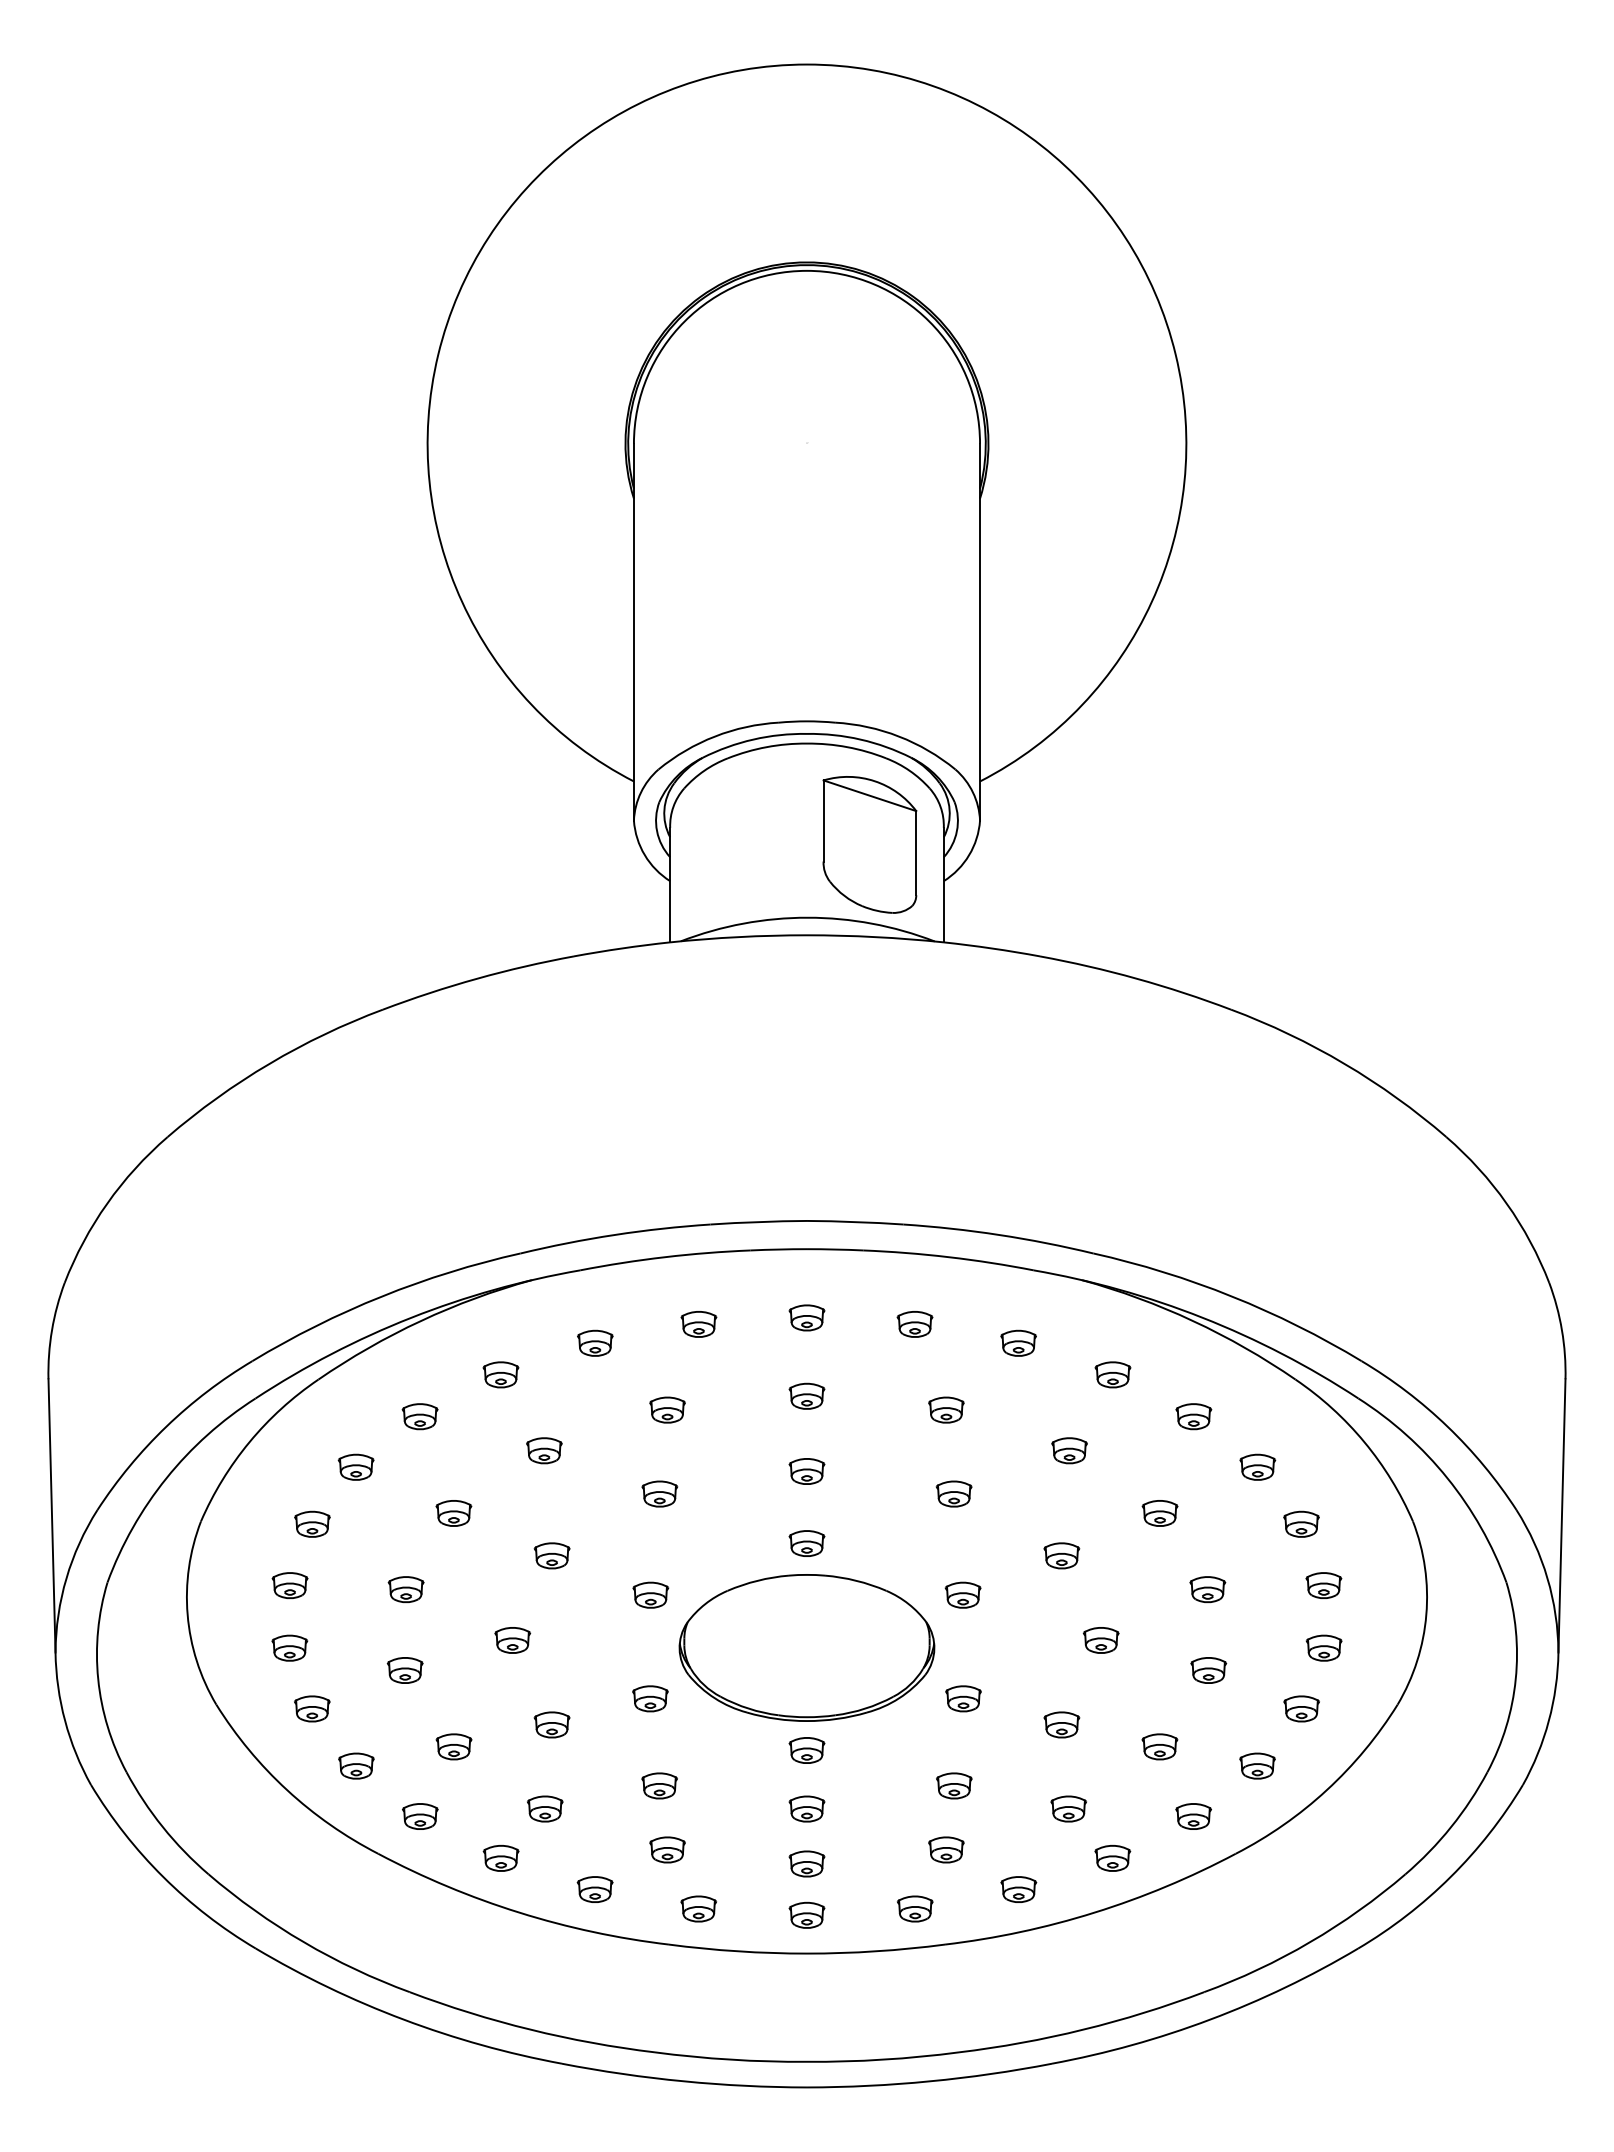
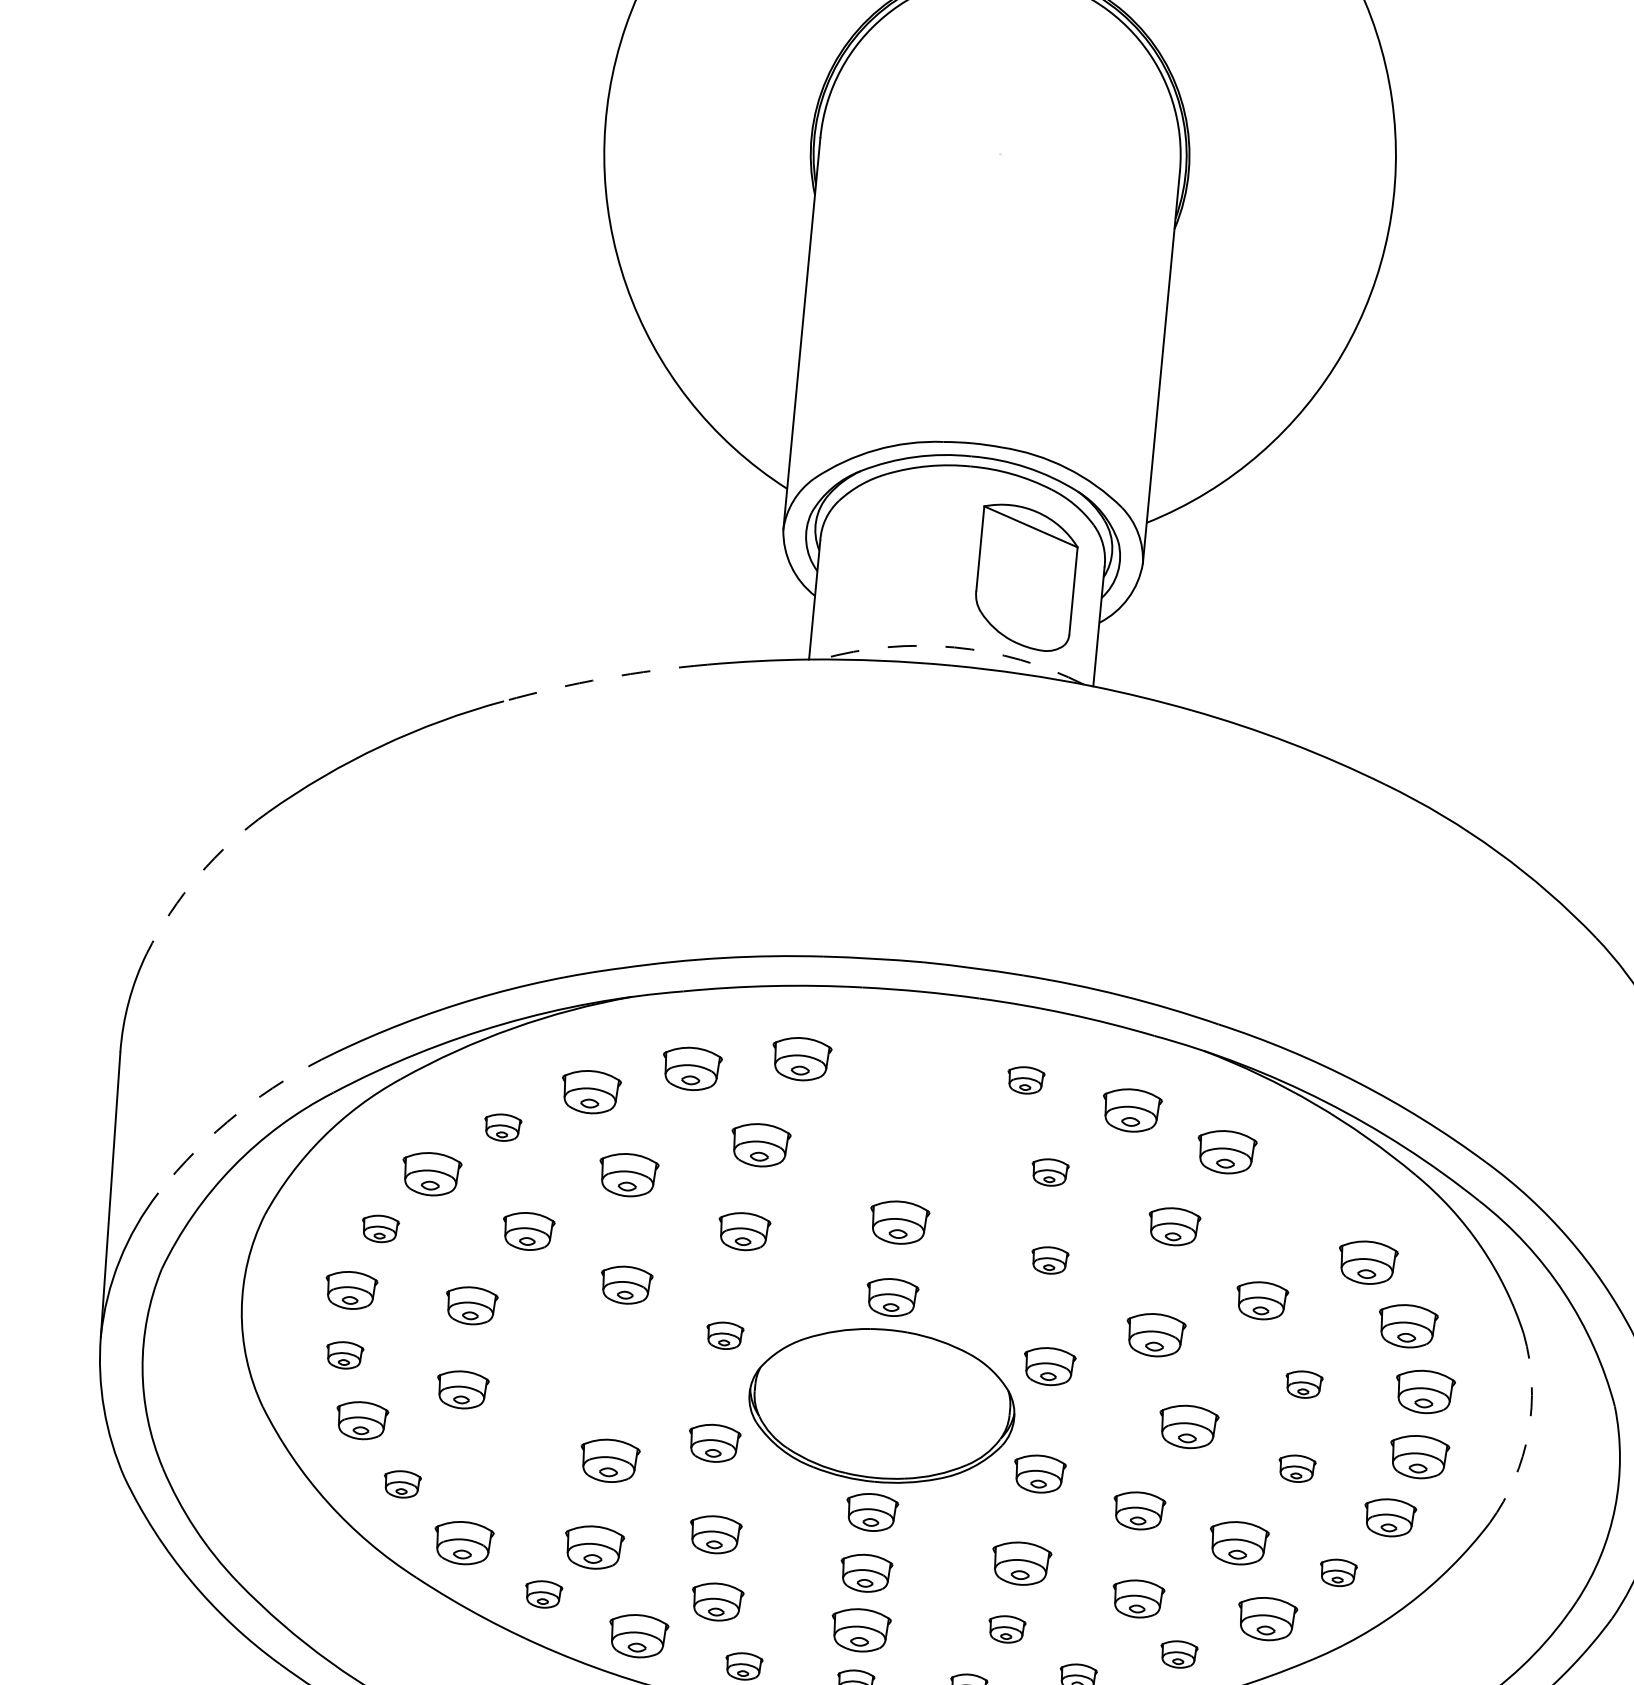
arc: (807, 917) -> (954, 647), solid -> dashed
arc: (477, 978) -> (605, 678), solid -> dashed
arc: (107, 1203) -> (198, 875), solid -> dashed
part: (806, 1317) -> (913, 1062), removed
part: (698, 1324) -> (800, 1059), size x1.6
part: (595, 1342) -> (692, 1067), size x1.6
part: (1018, 1342) -> (1131, 1109), size x1.6
part: (500, 1374) -> (590, 1091), size x1.6
part: (1112, 1374) -> (1226, 1151), size x1.6
part: (806, 1395) -> (906, 1143), removed
part: (667, 1409) -> (760, 1144), size x1.6
part: (1193, 1416) -> (1306, 1203), removed
arc: (166, 1426) -> (238, 1112), solid -> dashed
part: (544, 1450) -> (628, 1175), size x1.6
part: (1069, 1450) -> (1173, 1226), size x1.4
part: (355, 1466) -> (430, 1173), size x1.6
part: (1257, 1466) -> (1367, 1261), size x1.6
part: (806, 1471) -> (898, 1222), size x1.6
part: (659, 1493) -> (743, 1230), size x1.4
part: (453, 1513) -> (527, 1231), size x1.4
part: (1159, 1513) -> (1261, 1300), size x1.4
part: (1301, 1523) -> (1407, 1325), size x1.6
part: (806, 1543) -> (891, 1297), size x1.4
part: (551, 1555) -> (625, 1284), size x1.4
part: (1061, 1555) -> (1155, 1334), size x1.6
part: (289, 1585) -> (350, 1290), size x1.4
part: (1323, 1585) -> (1424, 1391), size x1.6
part: (405, 1589) -> (470, 1305), size x1.4
part: (962, 1594) -> (1048, 1365), size x1.4
arc: (1426, 1614) -> (1528, 1431), solid -> dashed
part: (512, 1640) -> (576, 1369), removed
part: (1100, 1640) -> (1187, 1426), size x1.6
part: (1323, 1647) -> (1418, 1456), size x1.6
part: (404, 1670) -> (461, 1389), size x1.4
part: (650, 1698) -> (714, 1443), size x1.4
part: (963, 1698) -> (1039, 1473), size x1.4
part: (312, 1708) -> (362, 1420), size x1.4
part: (1301, 1708) -> (1389, 1517), size x1.4
part: (551, 1724) -> (608, 1460), size x1.6
part: (1061, 1724) -> (1138, 1510), size x1.4
part: (453, 1746) -> (505, 1473), removed
part: (1159, 1746) -> (1238, 1542), size x1.6
part: (806, 1750) -> (871, 1512), size x1.4
part: (659, 1785) -> (715, 1534), size x1.4
part: (954, 1785) -> (1021, 1563), size x1.6
part: (545, 1808) -> (594, 1547), size x1.6
part: (806, 1808) -> (865, 1572), size x1.4
part: (1068, 1808) -> (1137, 1598), size x1.4
part: (420, 1816) -> (463, 1543), size x1.6
part: (1193, 1816) -> (1266, 1618), size x1.6
part: (667, 1849) -> (717, 1601), size x1.4
part: (806, 1863) -> (860, 1629), size x1.6
part: (594, 1889) -> (637, 1635), size x1.6

